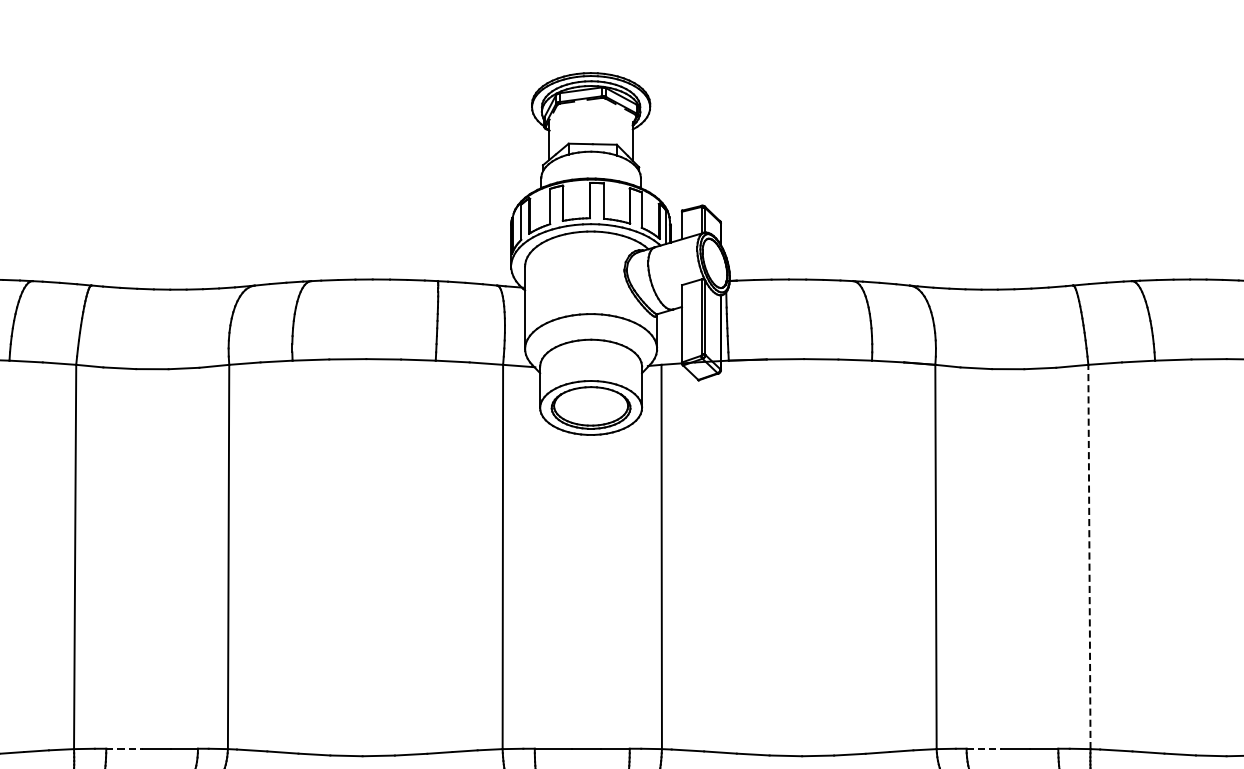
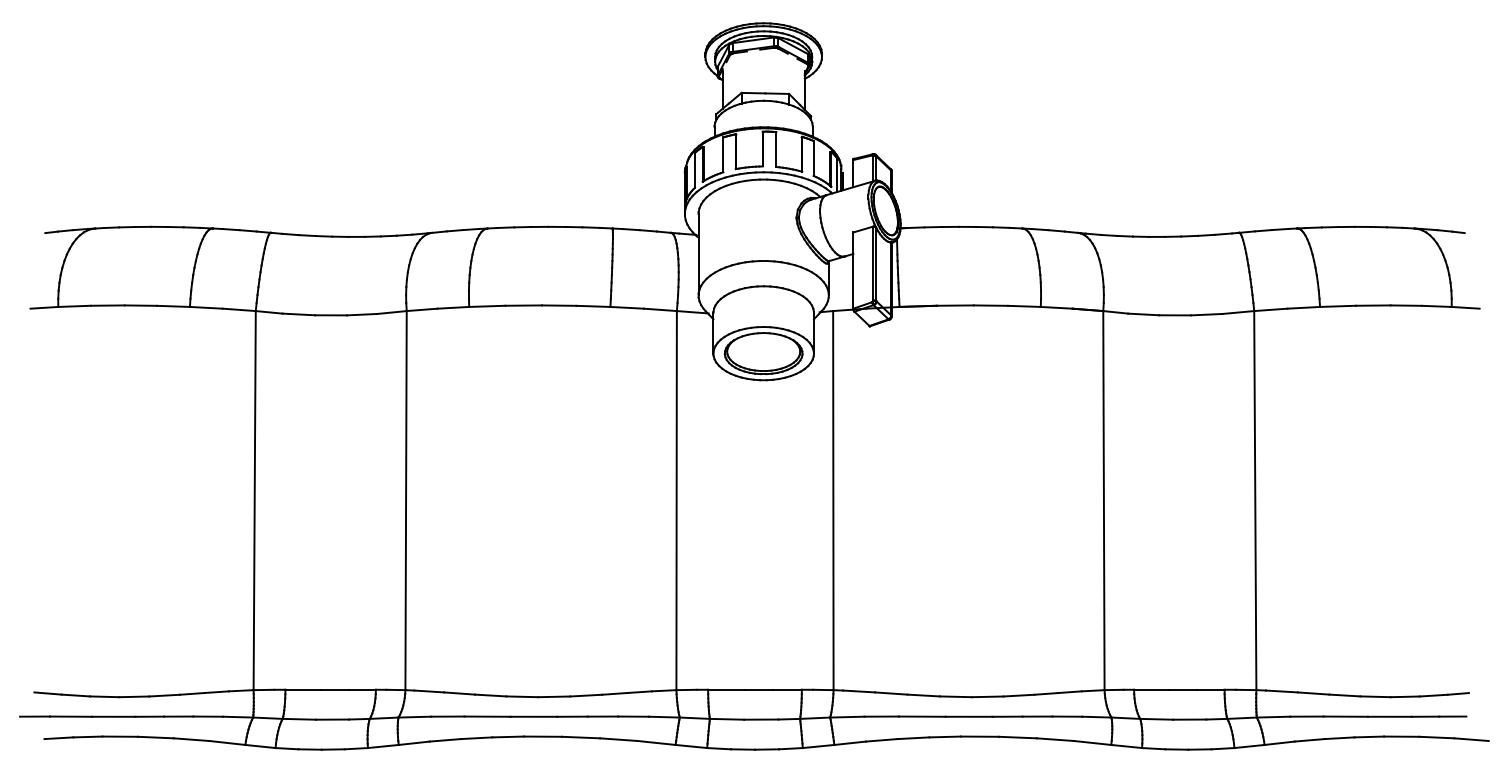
line: (1089, 556) -> (1255, 500), dashed -> solid
line: (124, 748) -> (303, 689), dashed -> solid
line: (985, 748) -> (1152, 689), dashed -> solid

